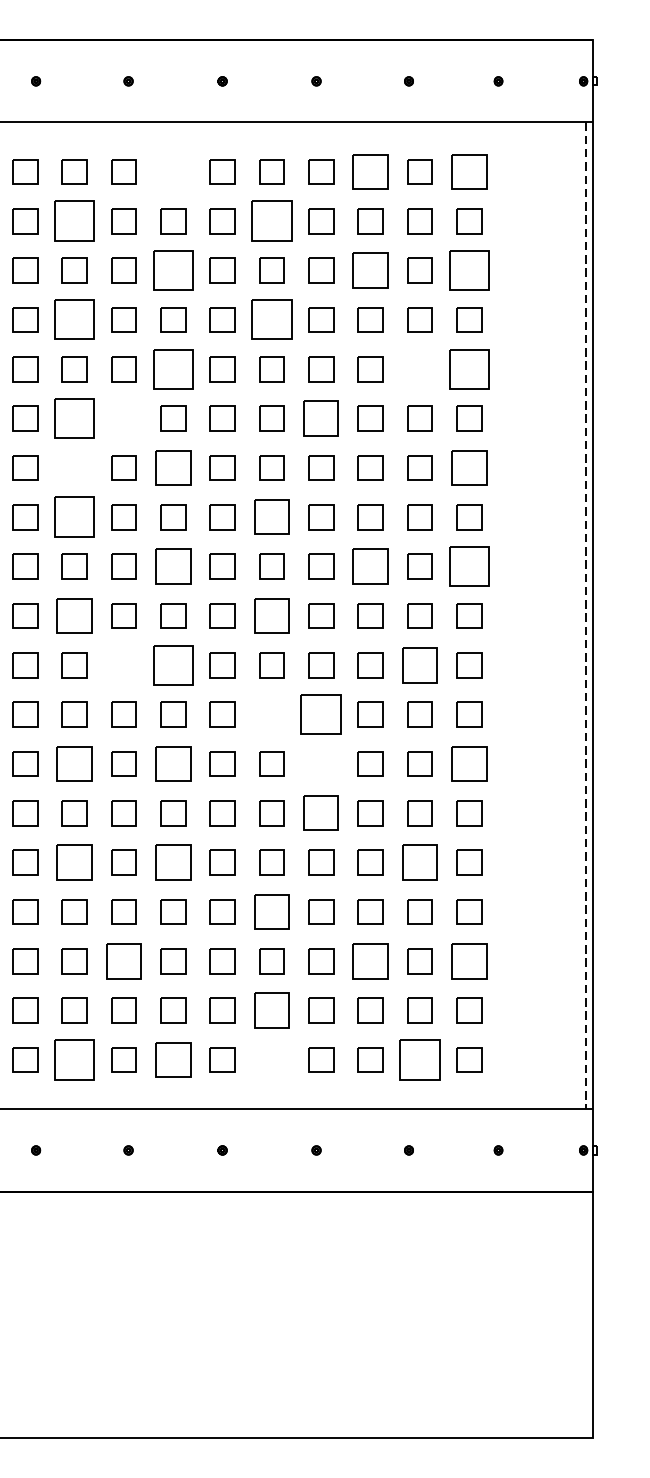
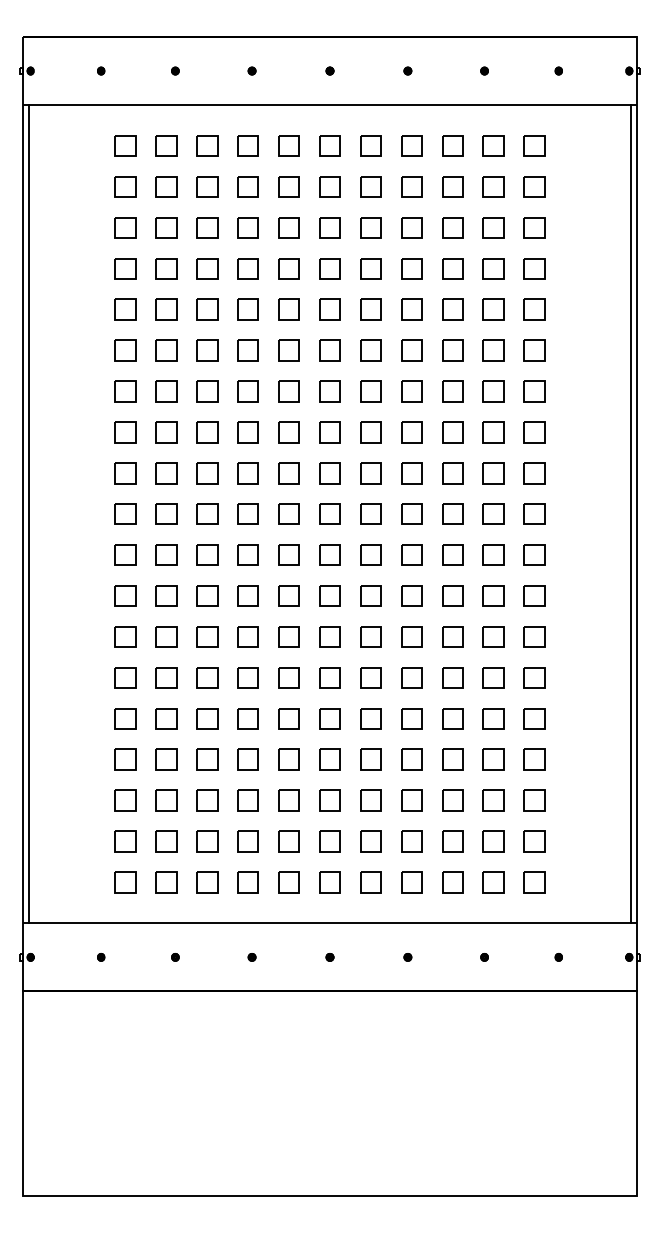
part: (172, 171) -> (288, 145), added
part: (370, 171) -> (452, 145), size x0.71
part: (469, 171) -> (534, 145), size x0.71
part: (74, 220) -> (207, 186), size x0.62
part: (271, 220) -> (370, 186), size x0.62
part: (172, 270) -> (288, 227), size x0.62
part: (370, 270) -> (452, 227), size x0.71
part: (469, 270) -> (534, 227), size x0.62
part: (74, 319) -> (207, 268), size x0.62
part: (271, 319) -> (370, 268), size x0.62
part: (172, 368) -> (288, 309), size x0.62
part: (419, 368) -> (493, 309), added
part: (469, 368) -> (534, 309), size x0.62
part: (74, 418) -> (207, 350), size x0.62
part: (123, 418) -> (247, 350), added
part: (320, 418) -> (411, 350), size x0.71
part: (74, 467) -> (207, 391), added
part: (172, 467) -> (288, 391), size x0.71
part: (469, 467) -> (534, 391), size x0.71
part: (74, 517) -> (207, 432), size x0.62
part: (271, 517) -> (370, 432), size x0.71
part: (172, 566) -> (288, 473), size x0.71
part: (370, 566) -> (452, 473), size x0.71
part: (469, 566) -> (534, 473), size x0.62
part: (74, 615) -> (207, 513), size x0.71
part: (271, 615) -> (370, 513), size x0.71
line: (586, 616) -> (631, 514), dashed -> solid
part: (123, 664) -> (247, 554), added
part: (172, 664) -> (288, 554), size x0.62
part: (419, 664) -> (493, 554), size x0.71
part: (271, 713) -> (370, 595), added
part: (320, 713) -> (411, 595), size x0.62
part: (74, 763) -> (207, 636), size x0.71
part: (172, 763) -> (288, 636), size x0.71
part: (320, 763) -> (411, 636), added
part: (469, 763) -> (534, 636), size x0.71
part: (320, 812) -> (411, 677), size x0.71
part: (74, 862) -> (207, 718), size x0.71
part: (172, 862) -> (288, 718), size x0.71
part: (419, 862) -> (493, 718), size x0.71
part: (271, 911) -> (370, 759), size x0.71
part: (123, 961) -> (247, 800), size x0.71
part: (370, 961) -> (452, 800), size x0.71
part: (469, 961) -> (534, 800), size x0.71
part: (271, 1010) -> (370, 841), size x0.71
part: (74, 1060) -> (207, 882), size x0.62
part: (172, 1060) -> (288, 882), size x0.71
part: (271, 1060) -> (370, 882), added
part: (419, 1060) -> (493, 882), size x0.62

